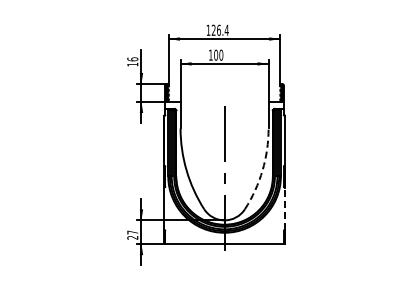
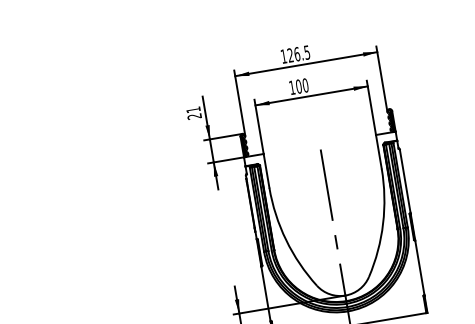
text: (226, 29) -> (306, 51), 126.4 -> 126.5
text: (132, 61) -> (193, 112), 16 -> 21
arc: (262, 170) -> (383, 223), dashed -> solid
line: (284, 208) -> (419, 267), dashed -> solid

